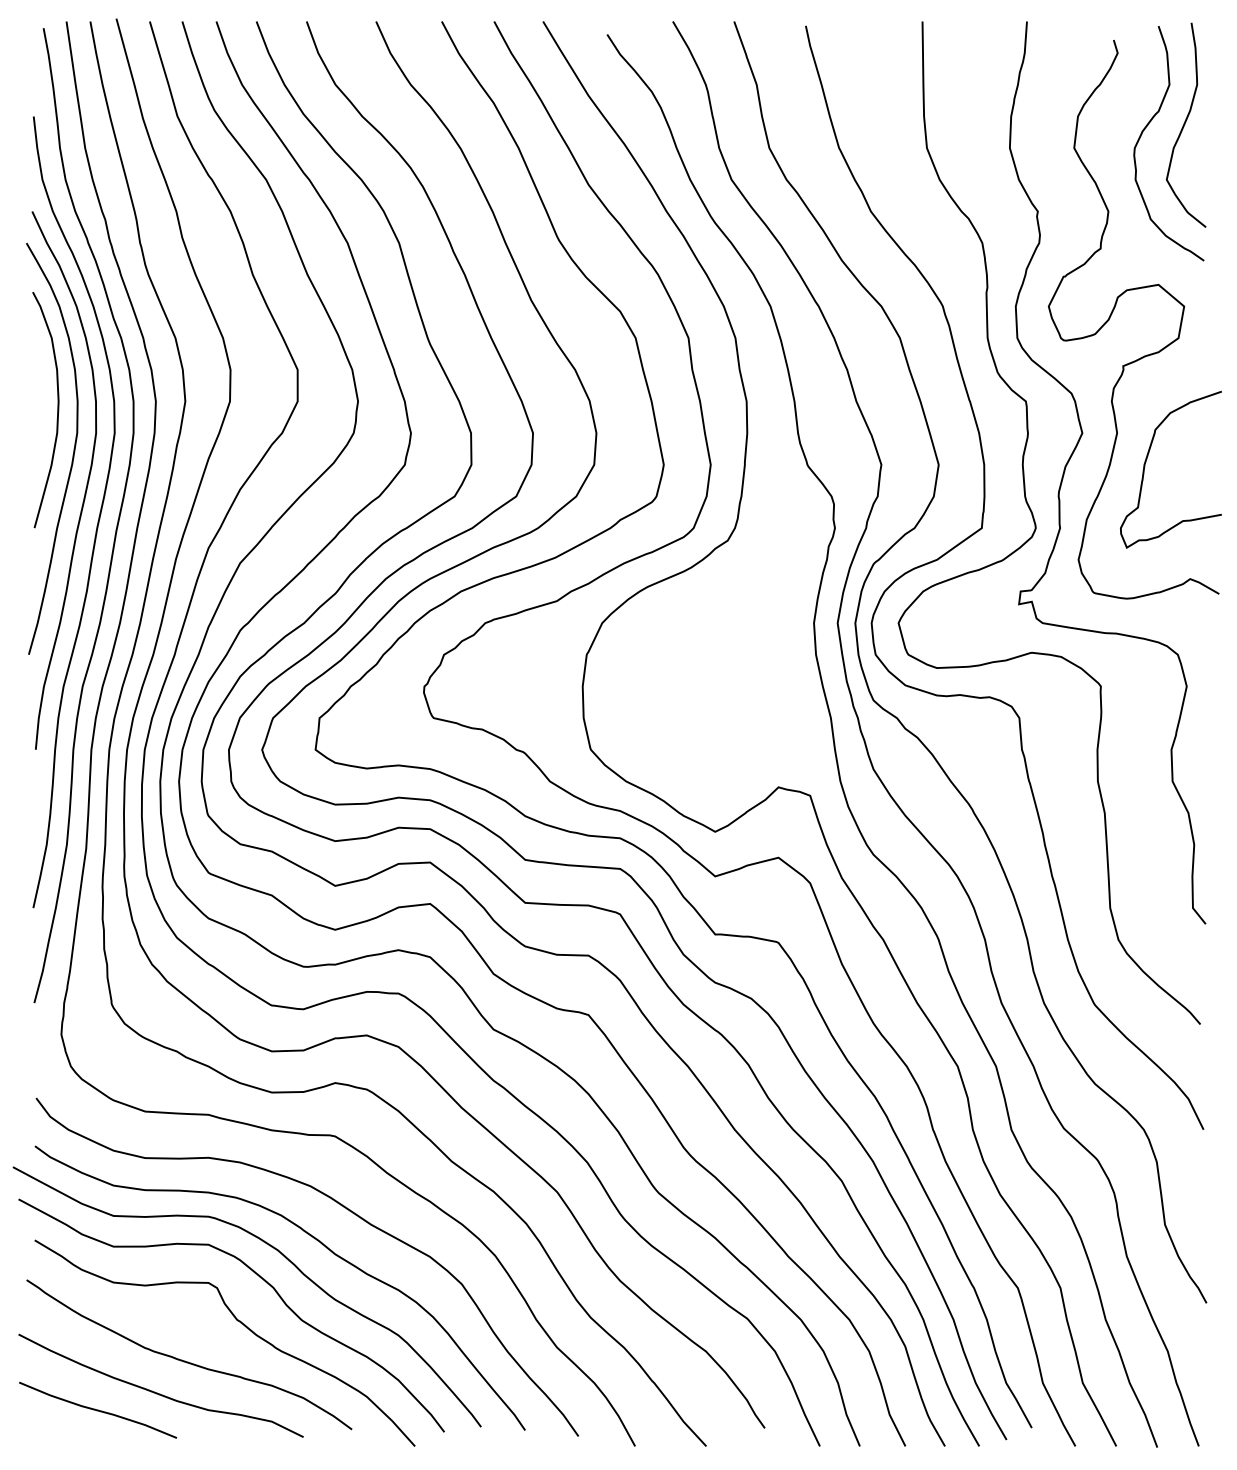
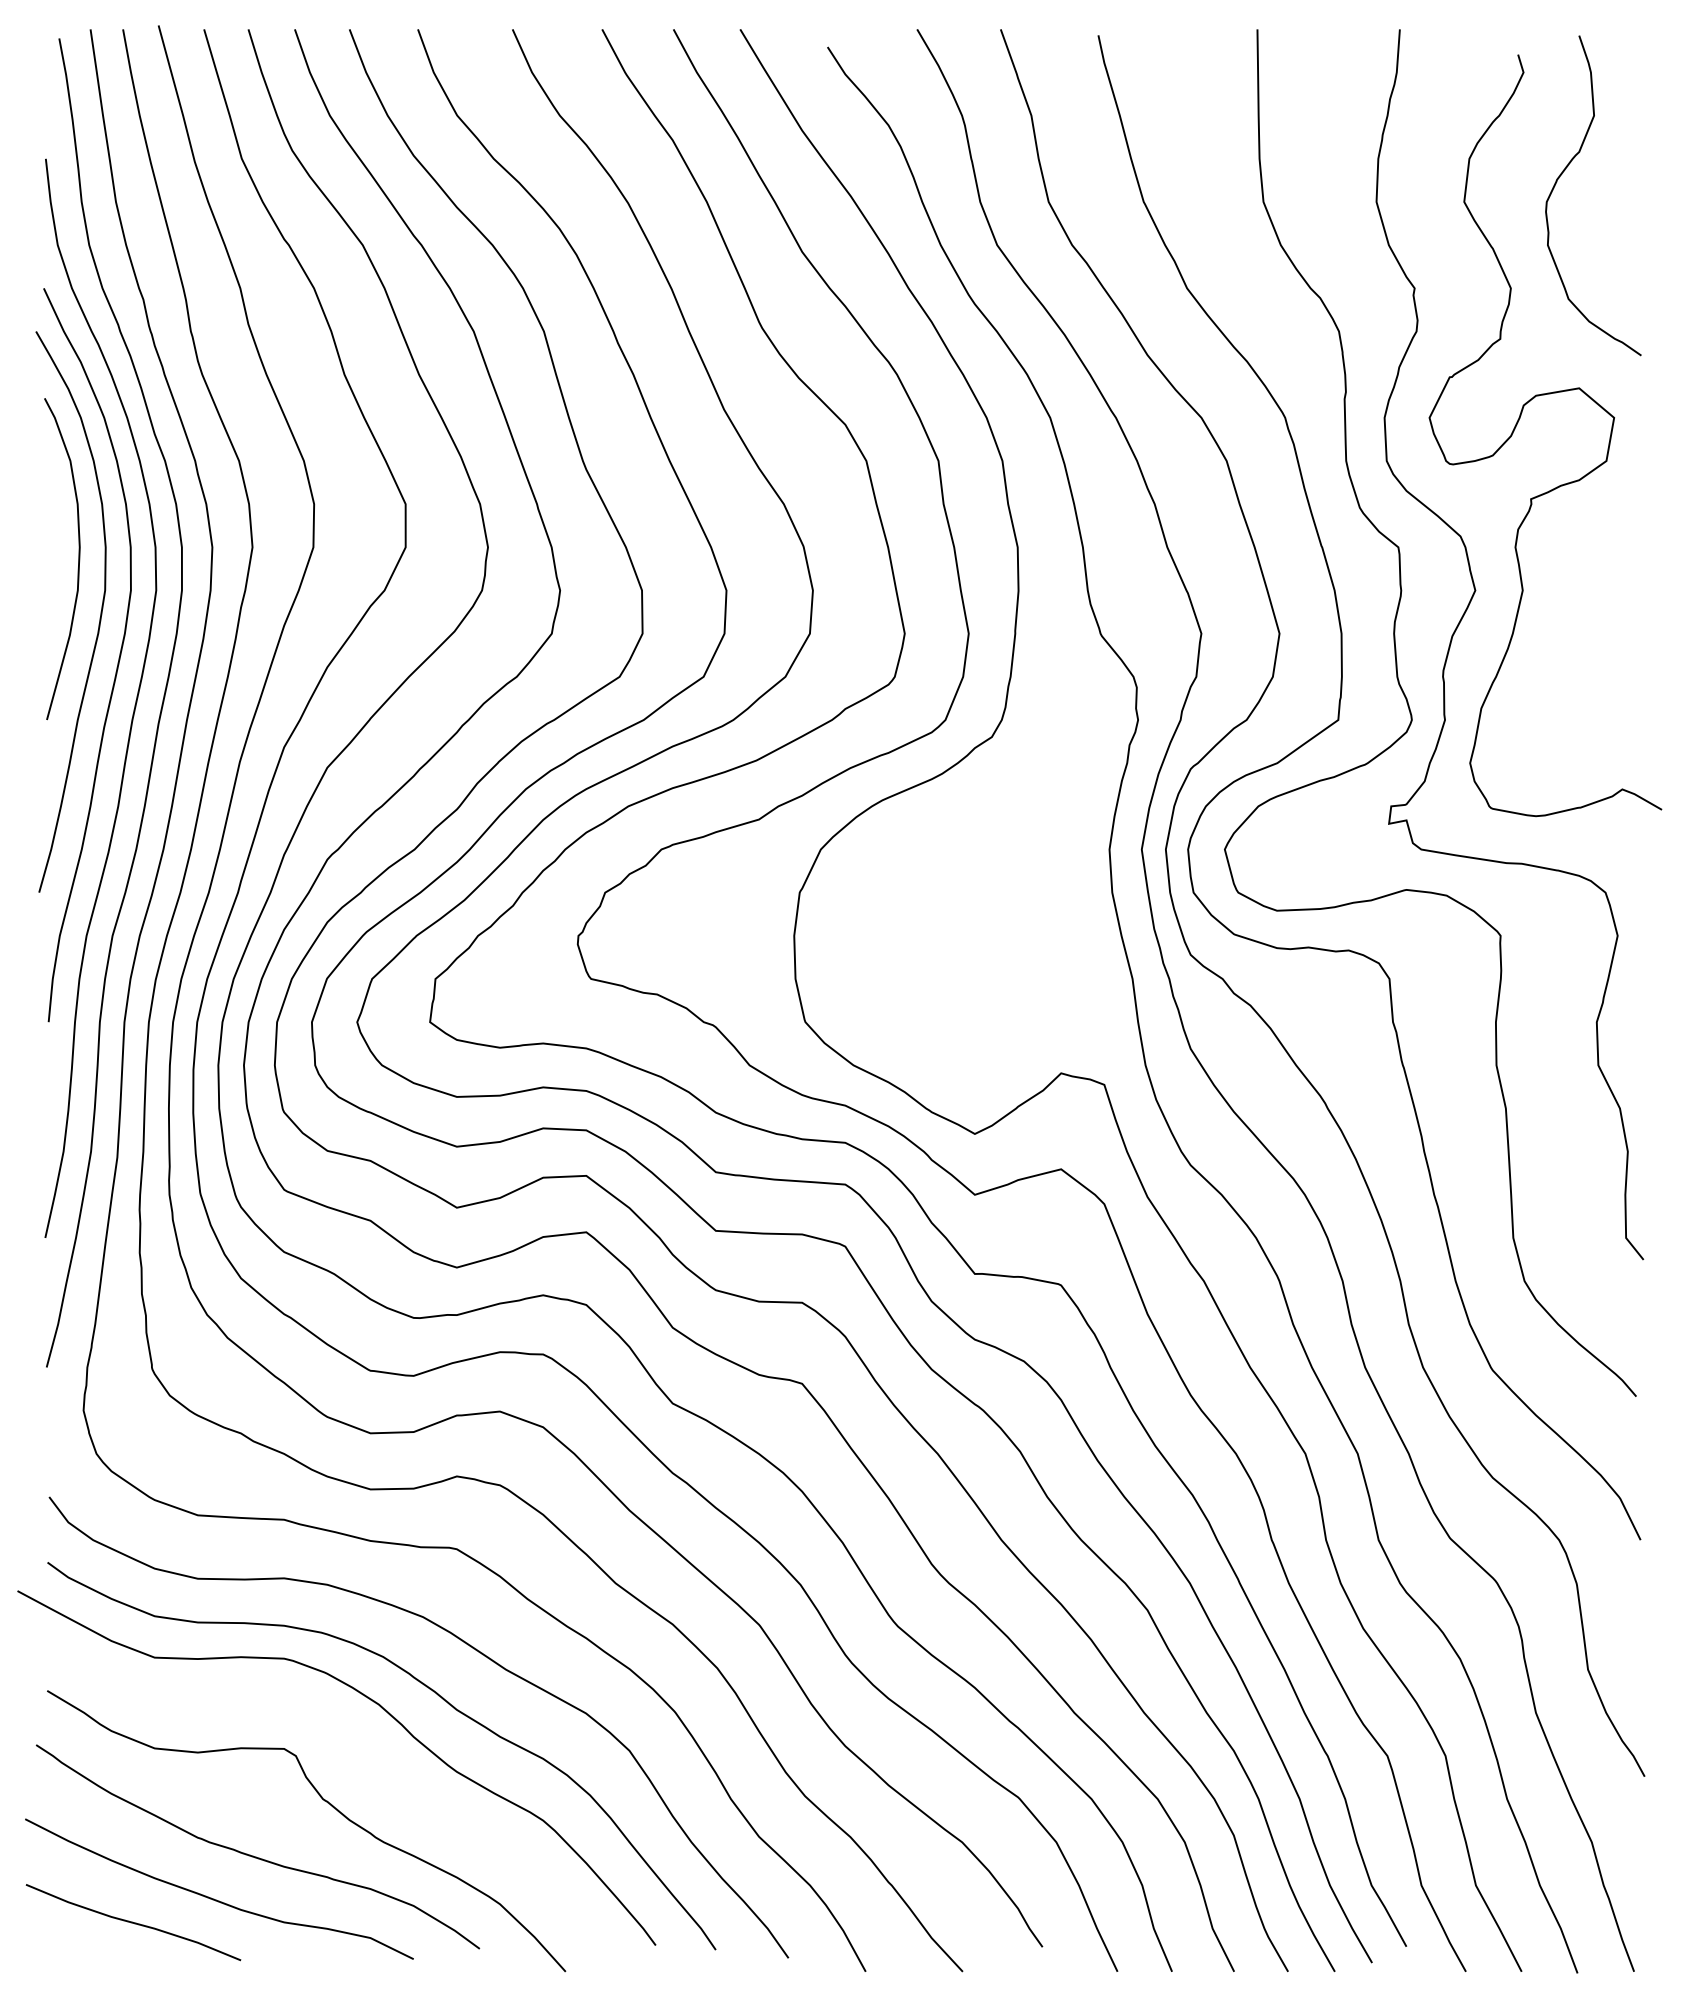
curve: (1185, 124) -> (1615, 169), removed
curve: (1146, 462) -> (1562, 630), removed
curve: (260, 1278) -> (354, 1742), removed

